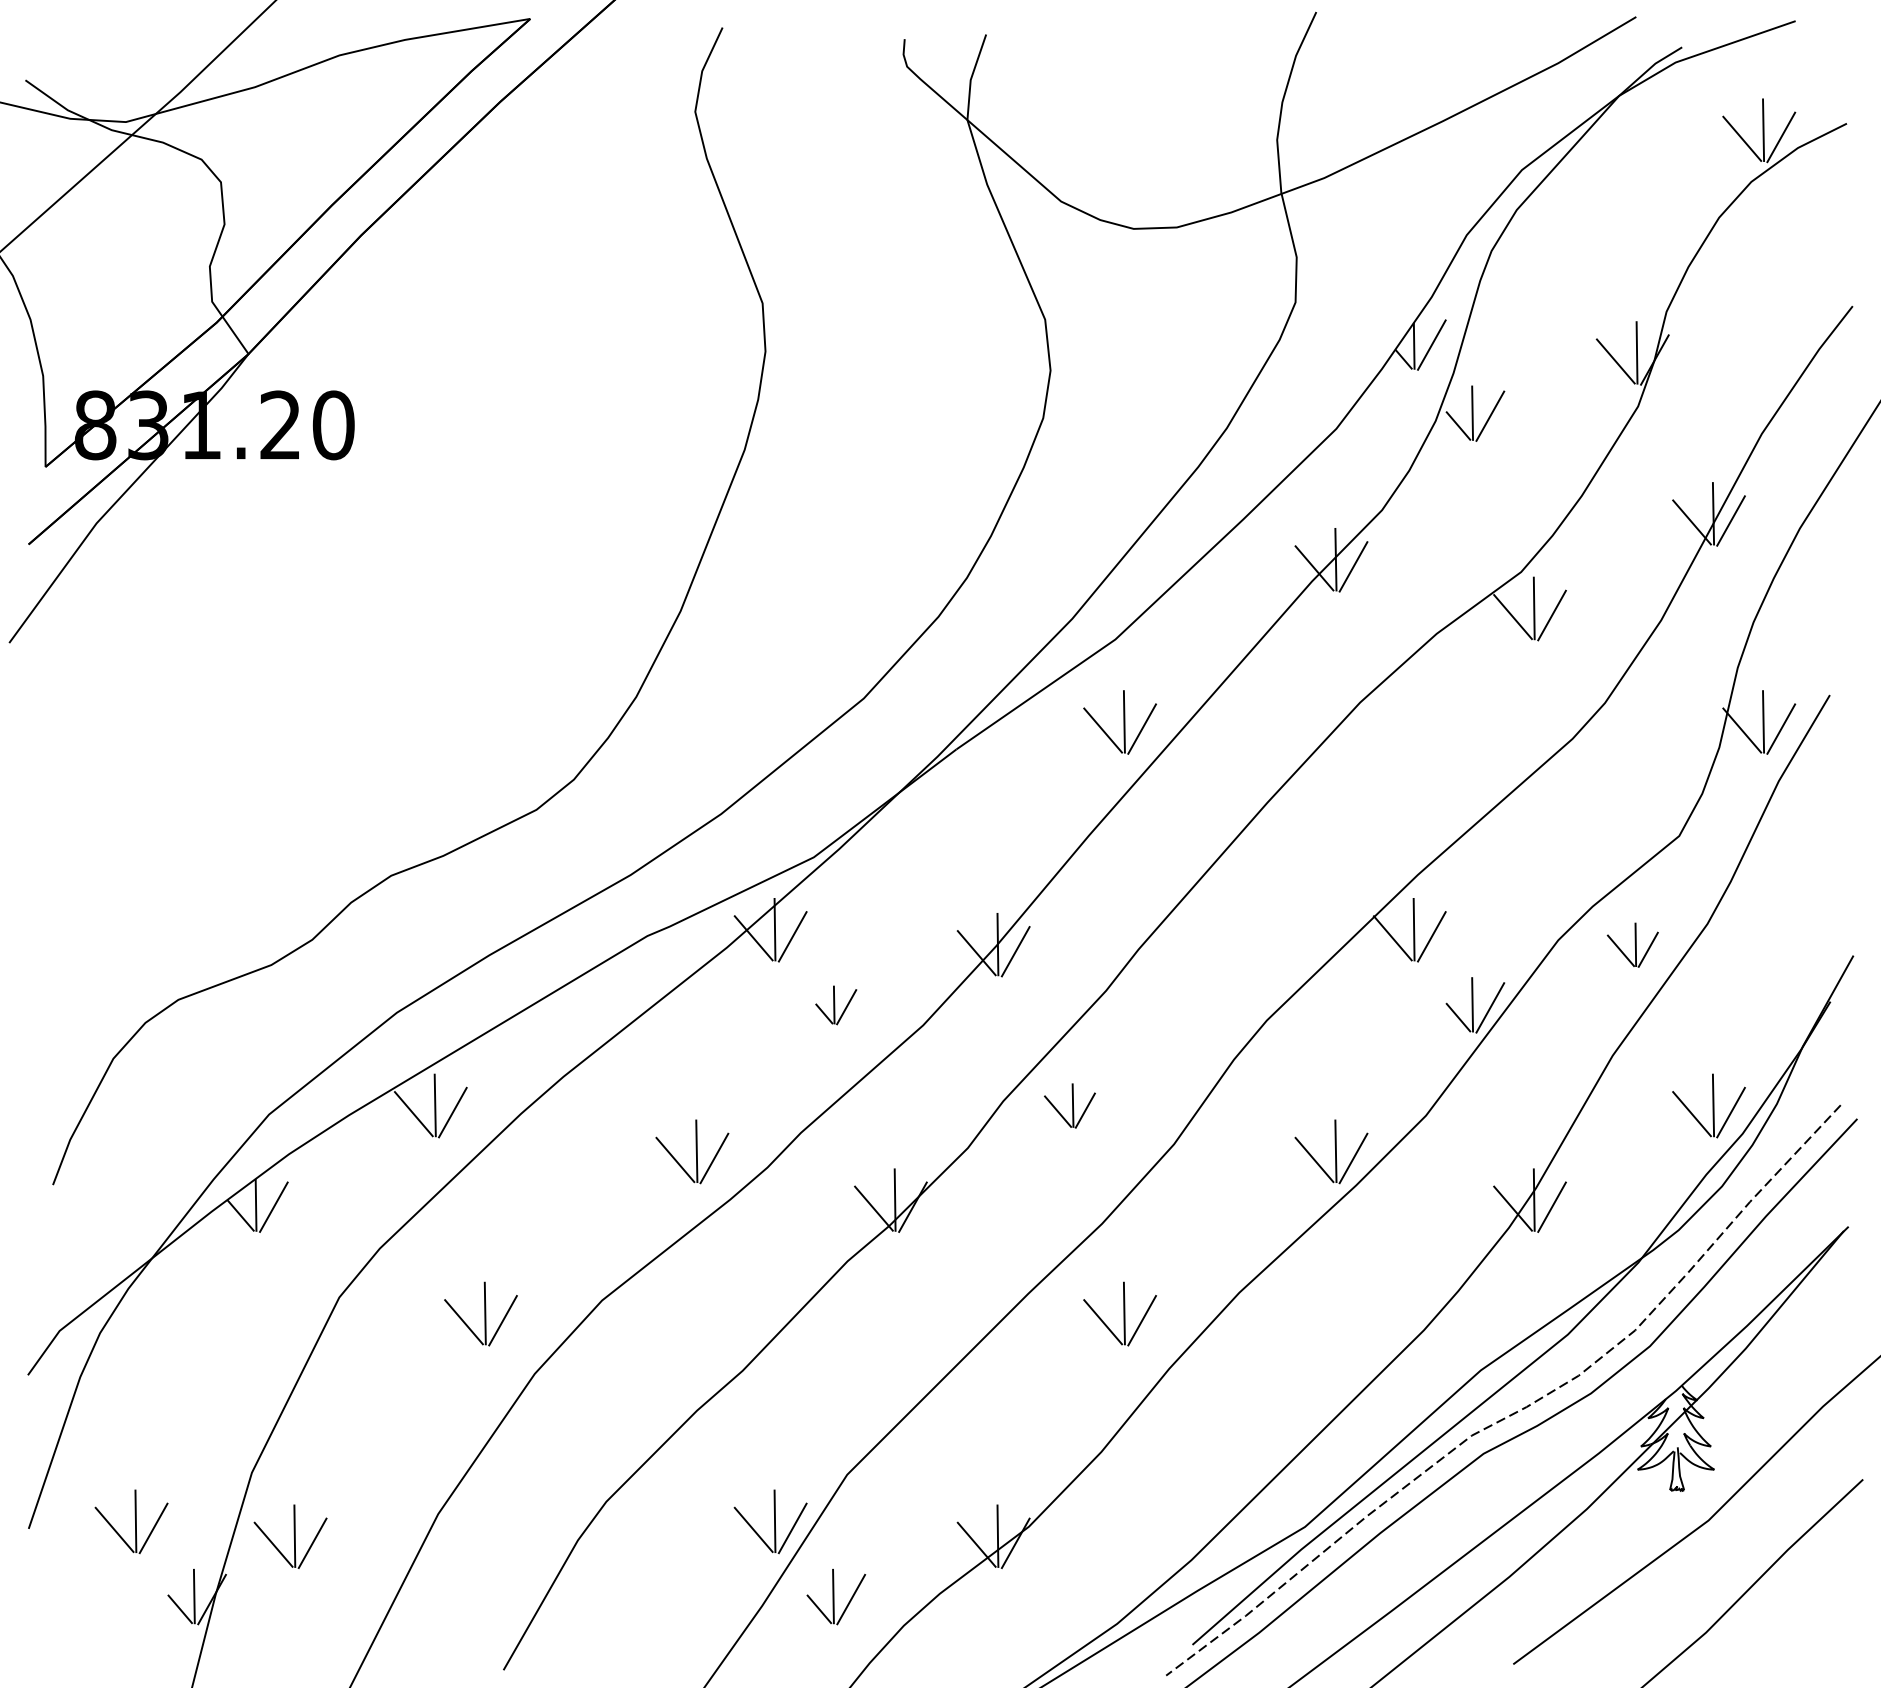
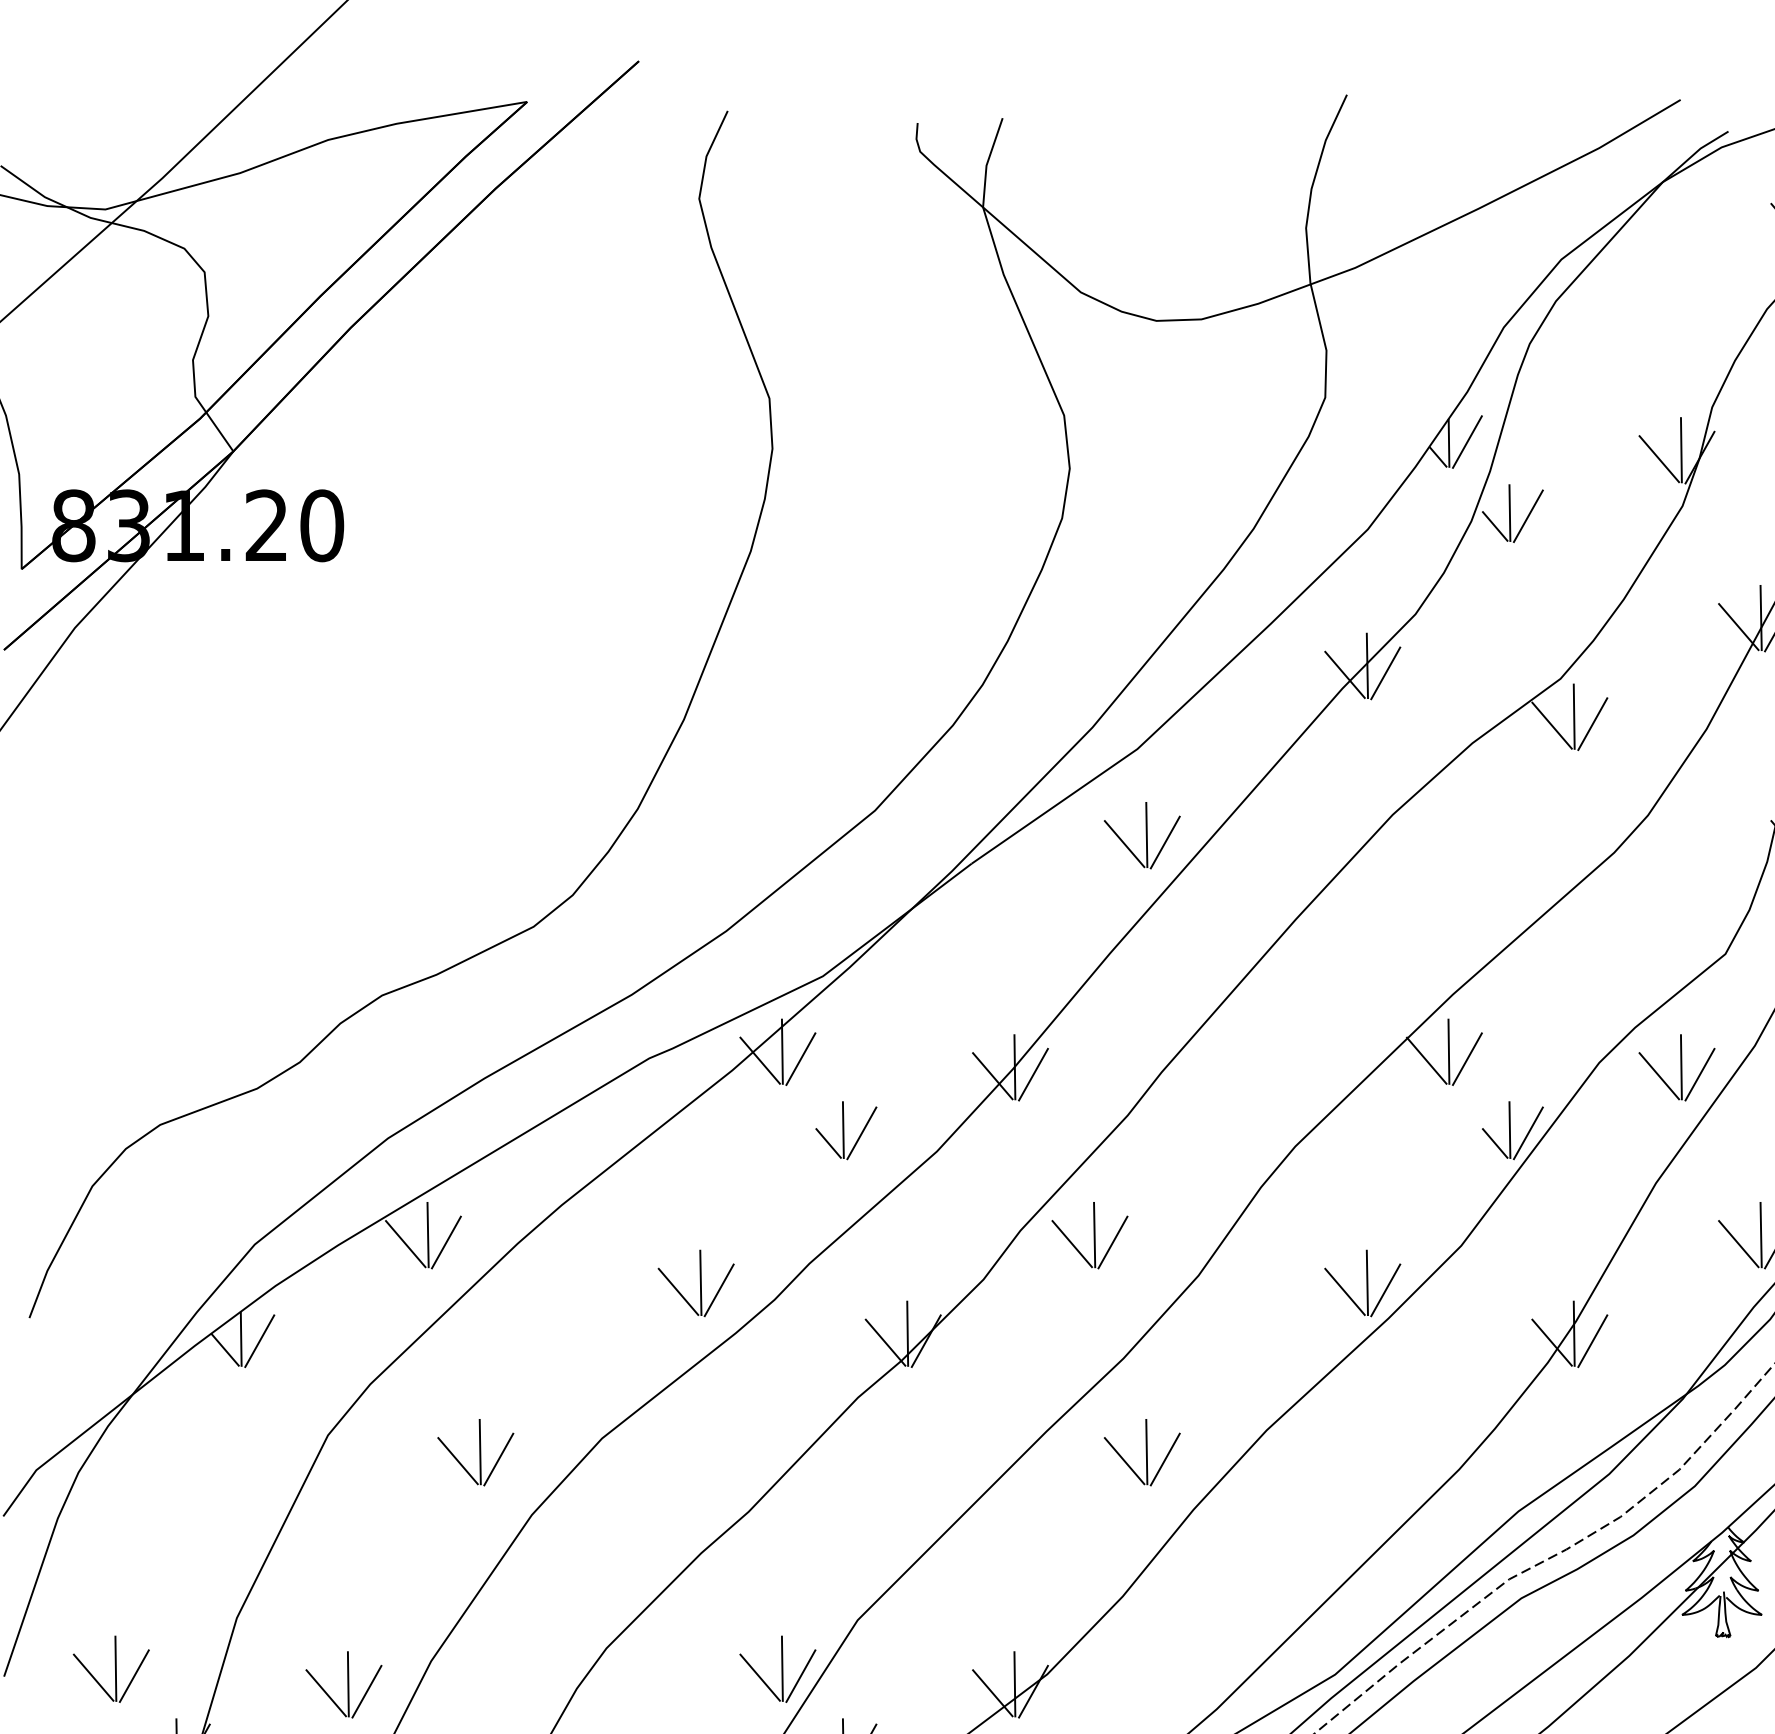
part: (1632, 945) -> (1676, 1068), size x1.43
part: (835, 1005) -> (845, 1130), size x1.43
part: (1069, 1105) -> (1089, 1235), size x1.43
part: (290, 1536) -> (343, 1684), moved

